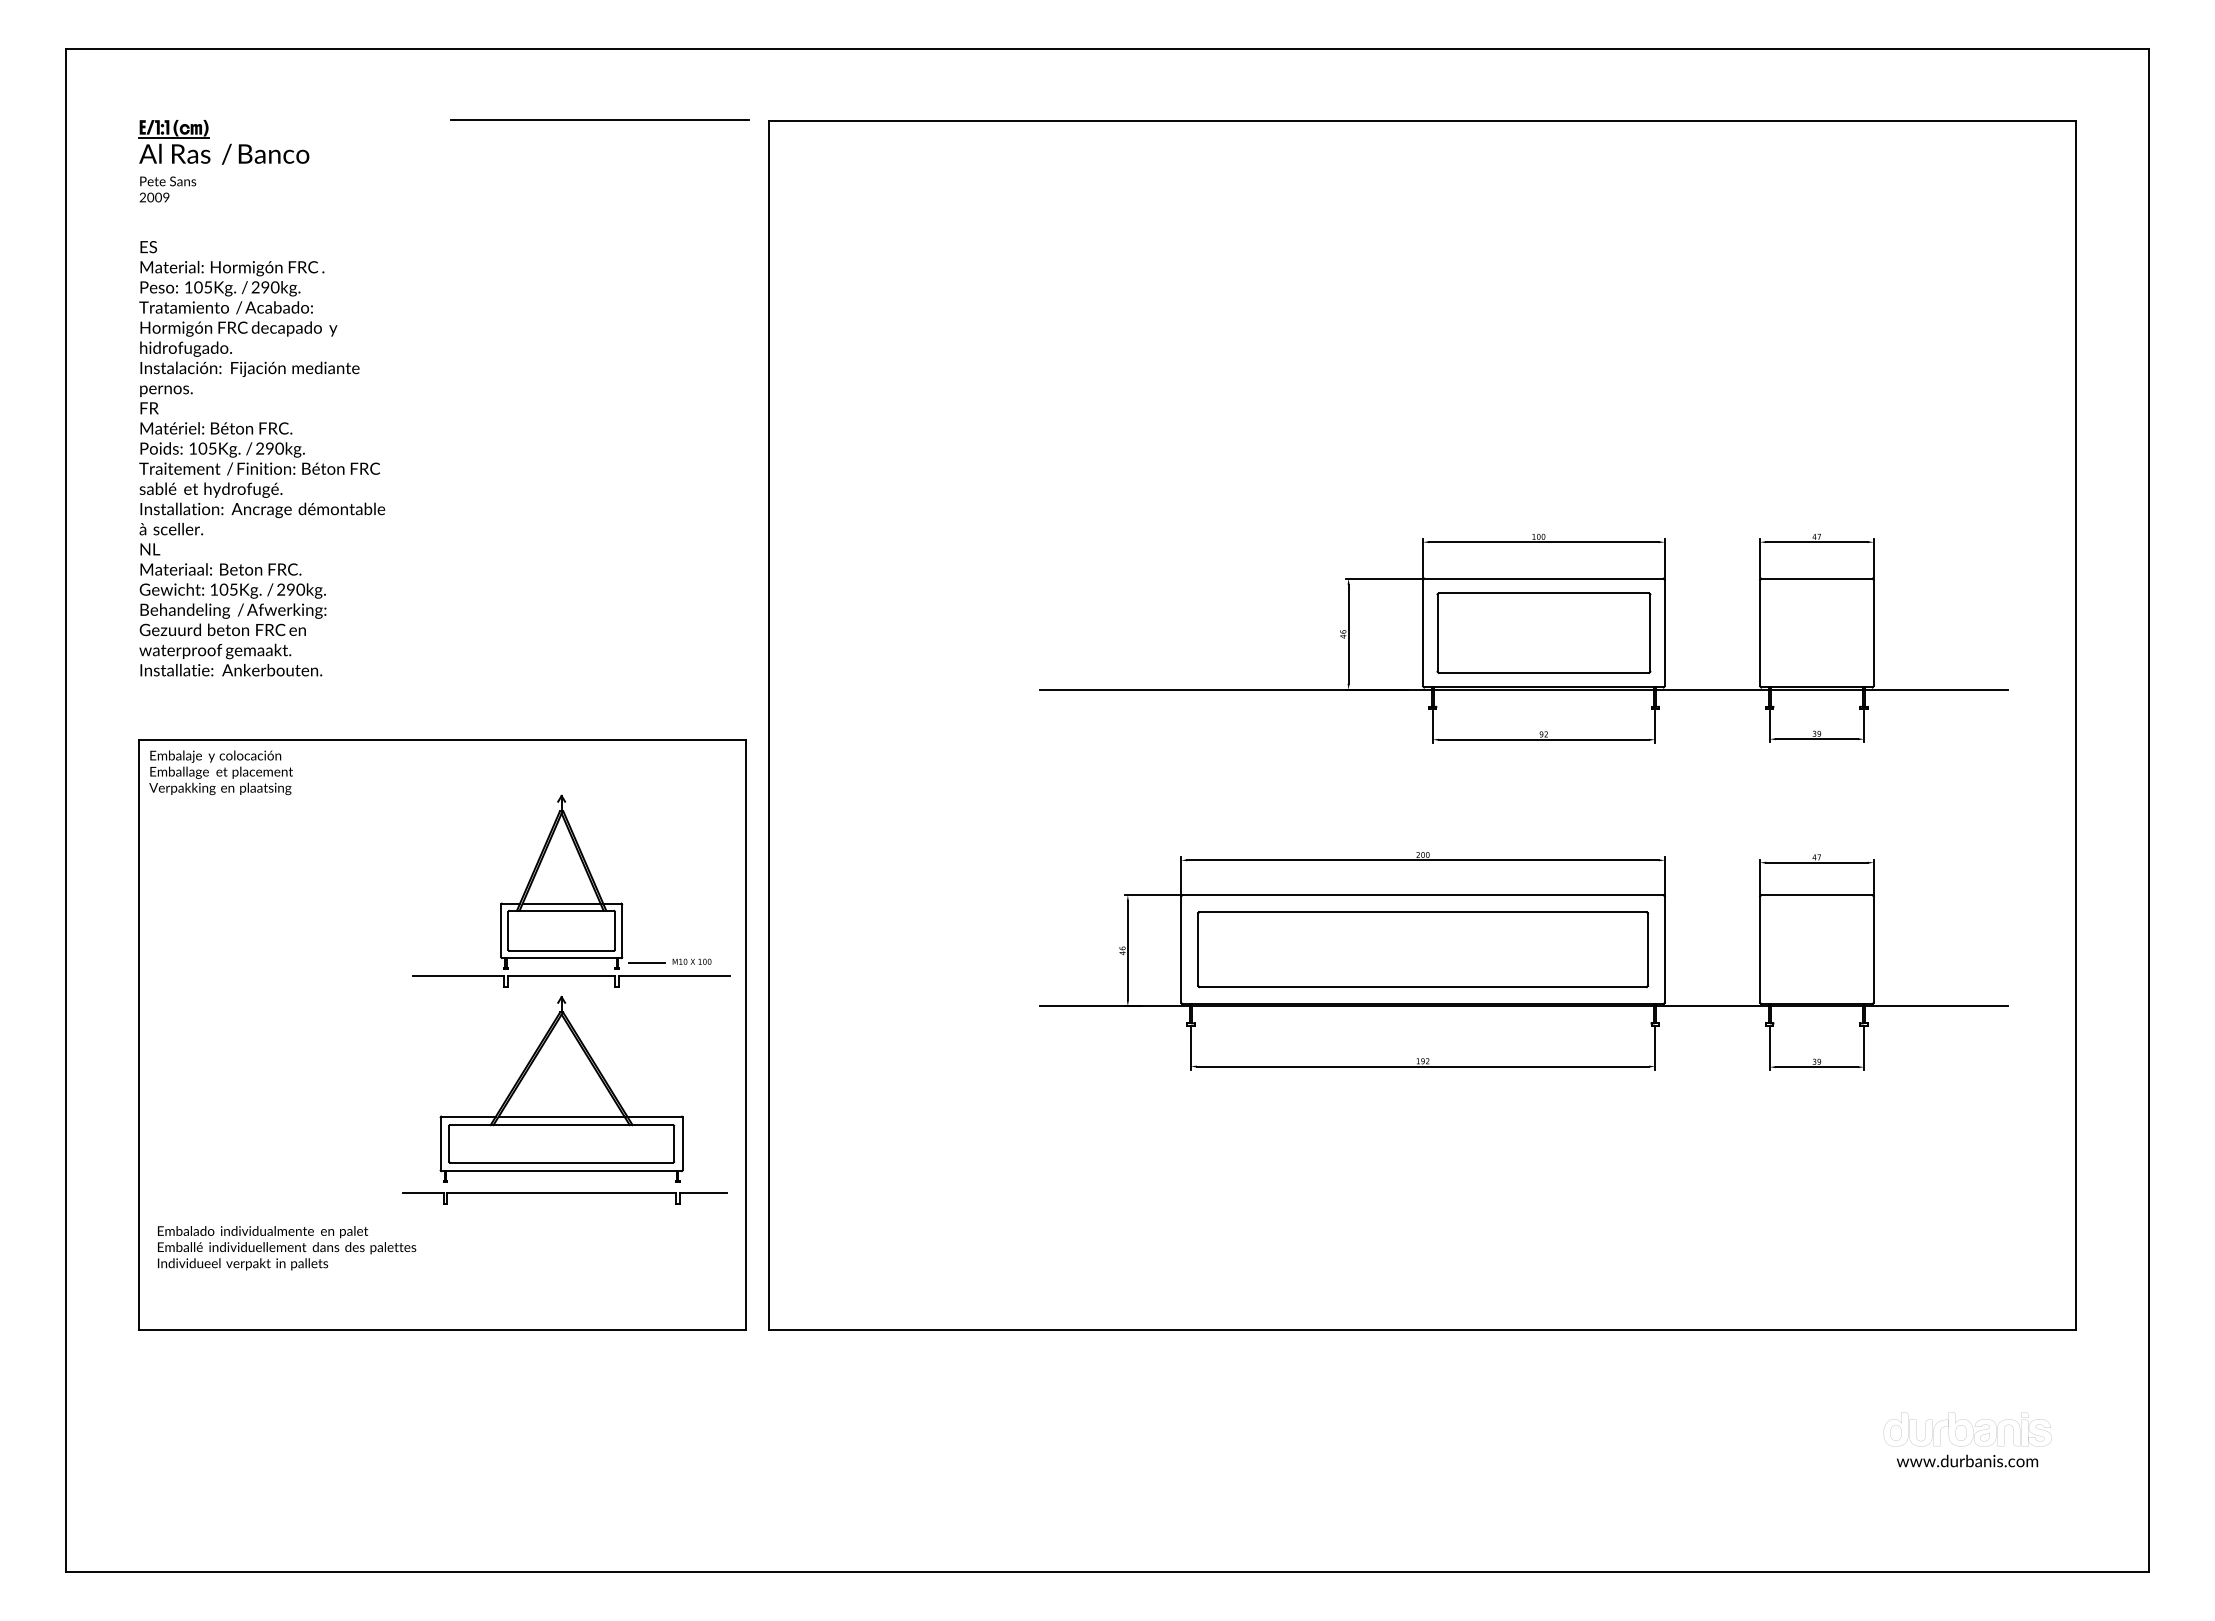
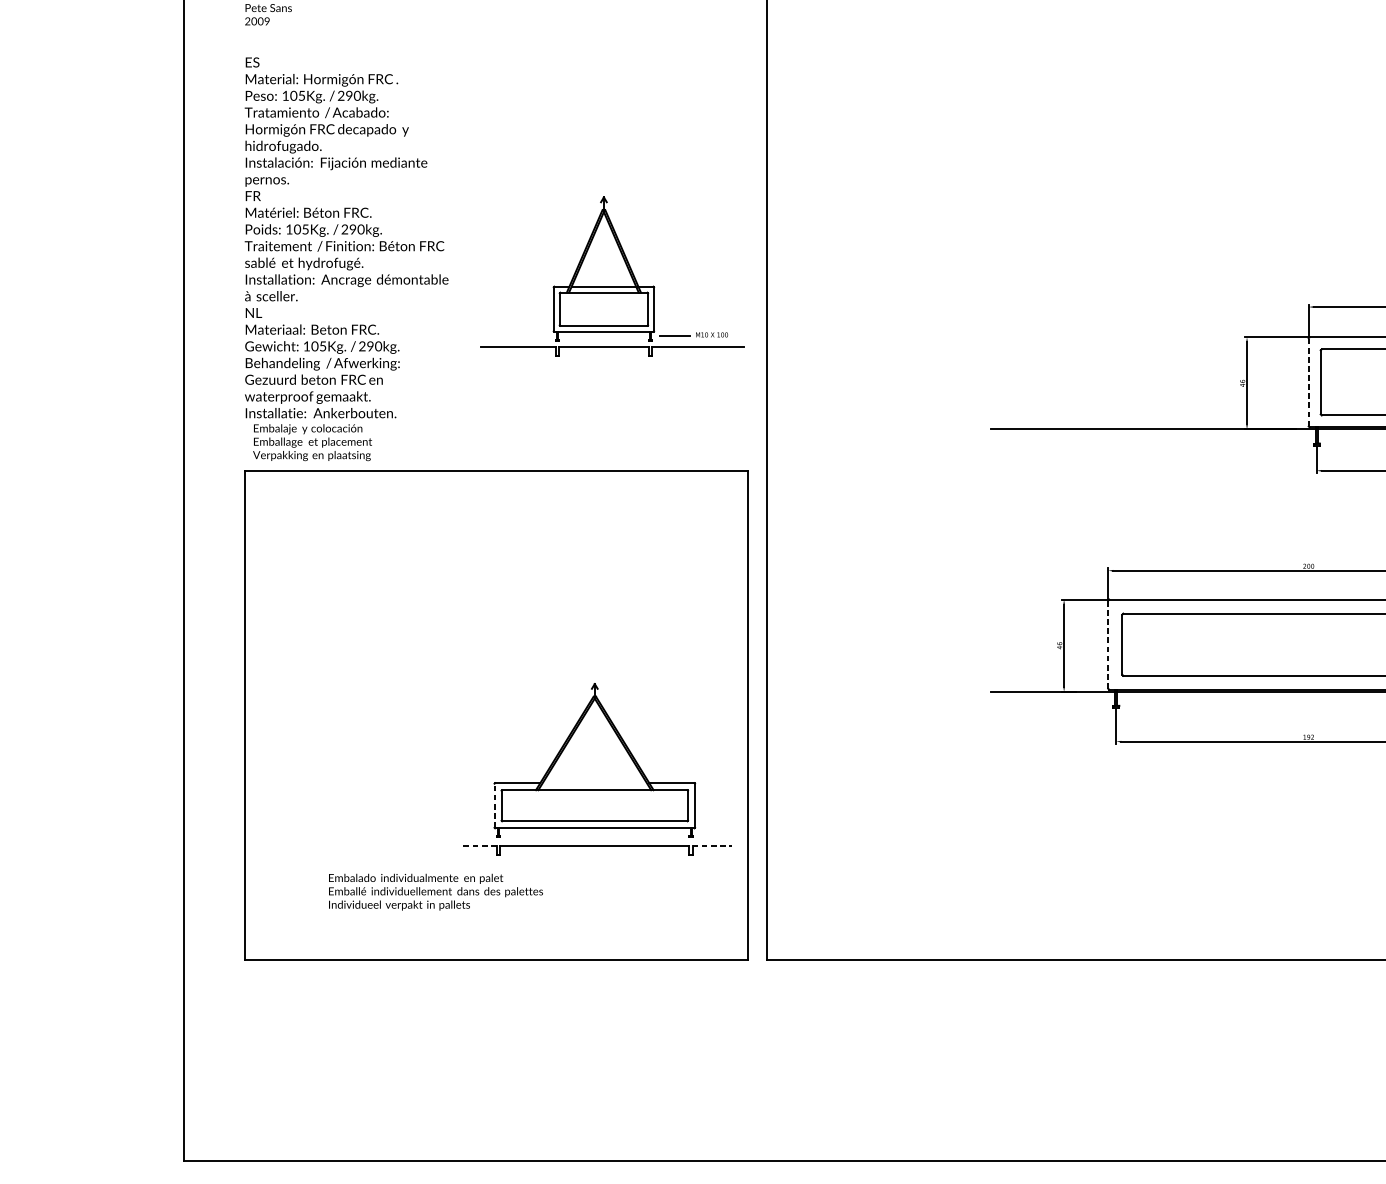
line: (1423, 632) -> (1309, 381), solid -> dashed
text: (220, 772) -> (312, 442), moved
part: (571, 890) -> (612, 275), moved
line: (1181, 949) -> (1108, 644), solid -> dashed
line: (561, 1116) -> (594, 783), removed
line: (440, 1143) -> (494, 805), solid -> dashed
line: (423, 1192) -> (480, 846), solid -> dashed
line: (703, 1192) -> (712, 846), solid -> dashed
text: (287, 1248) -> (436, 892), moved

